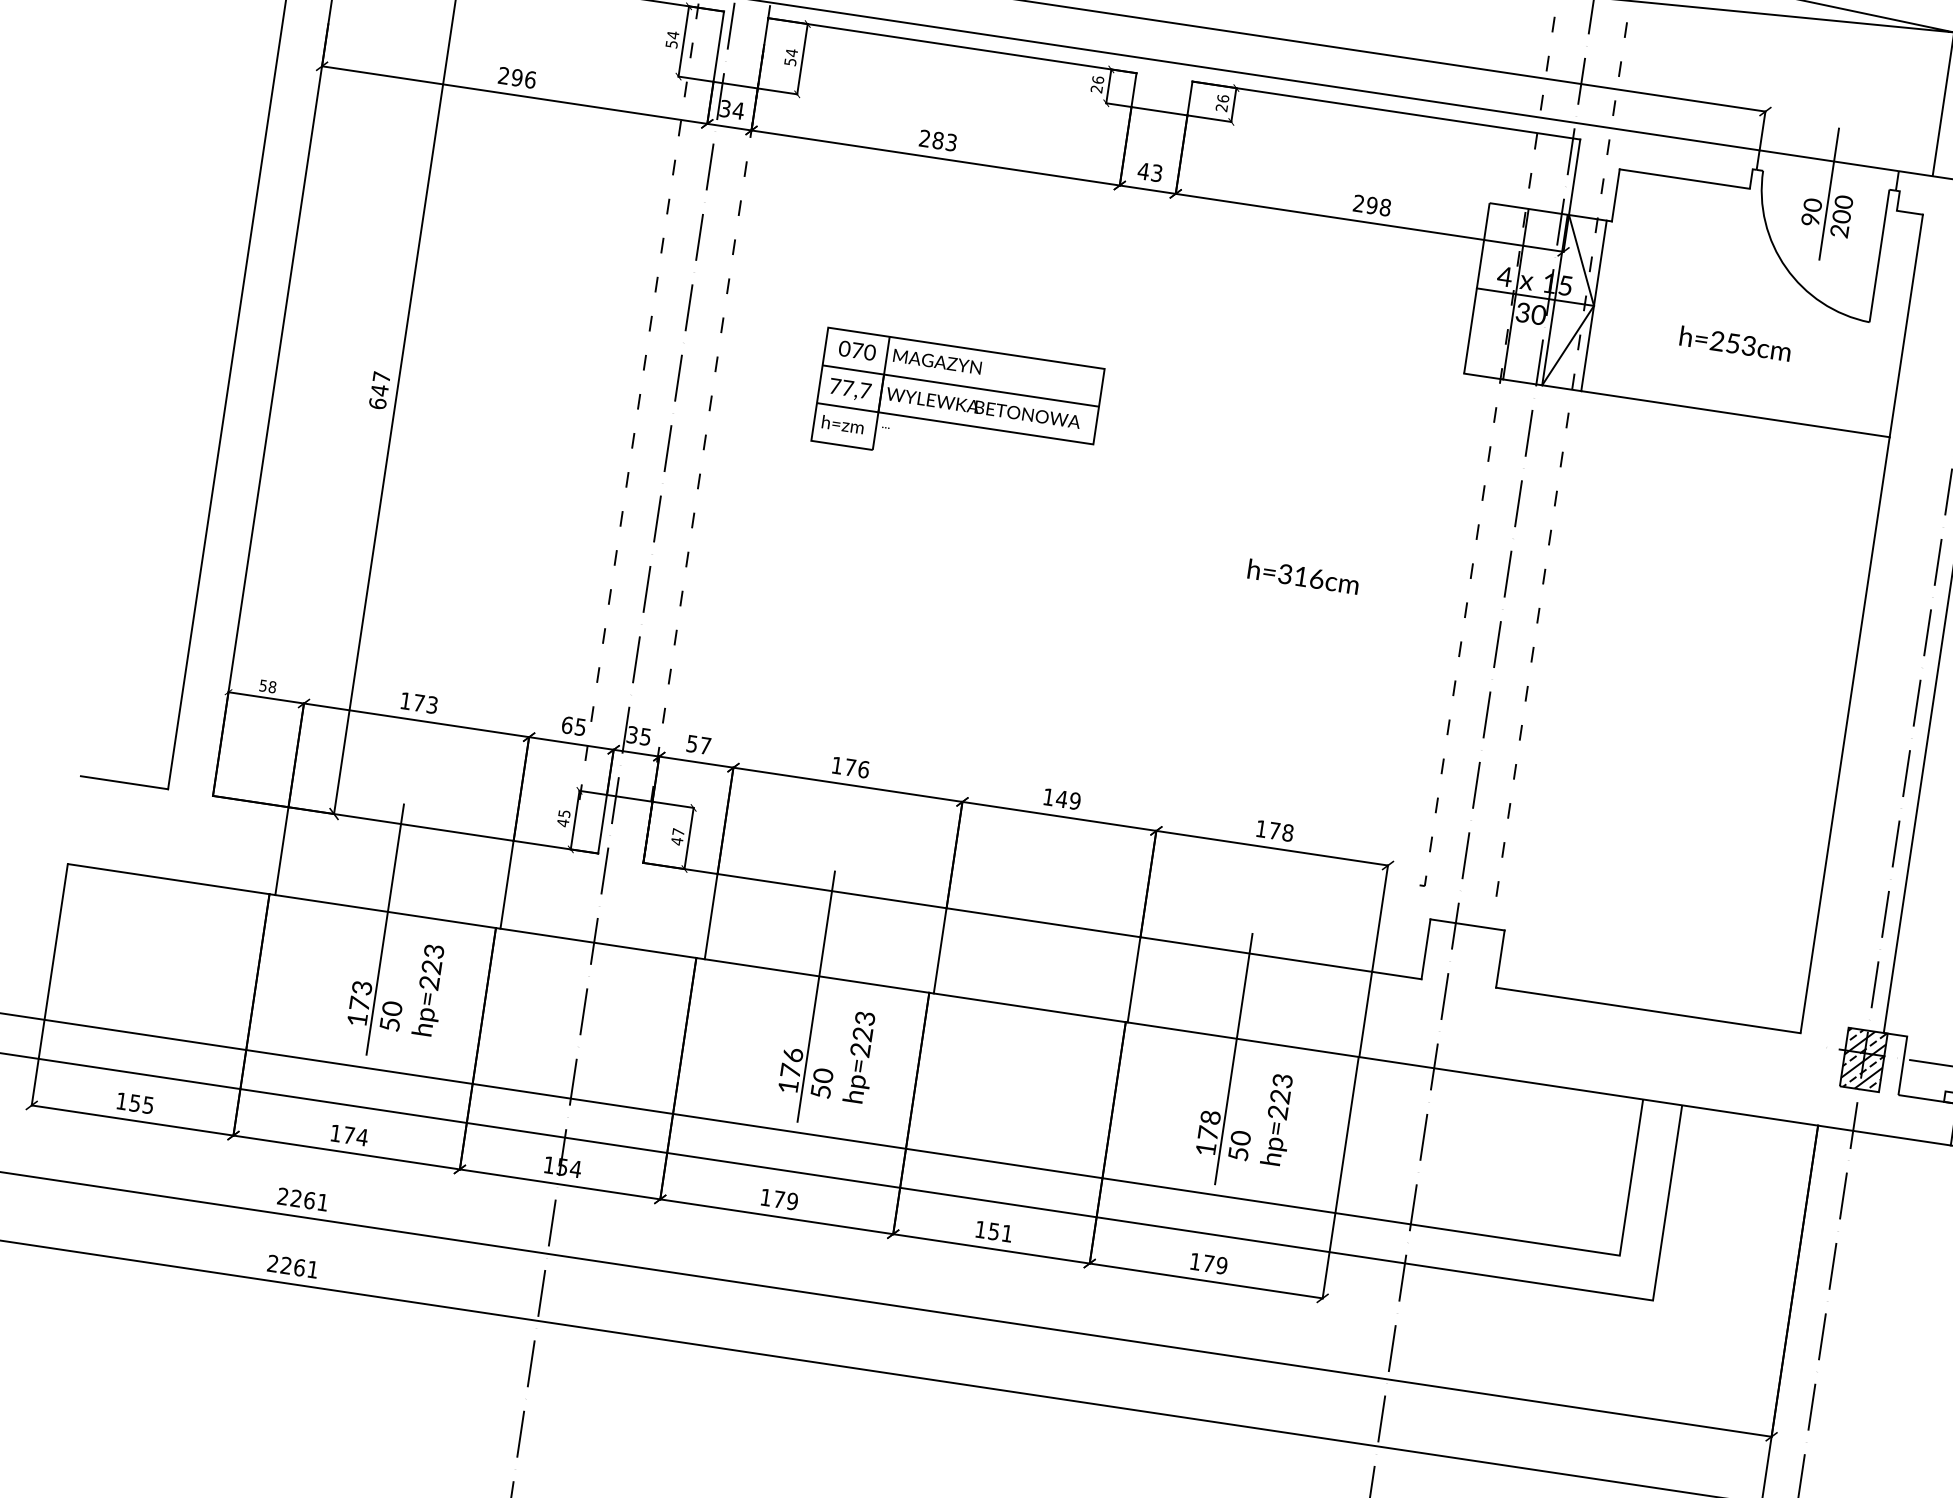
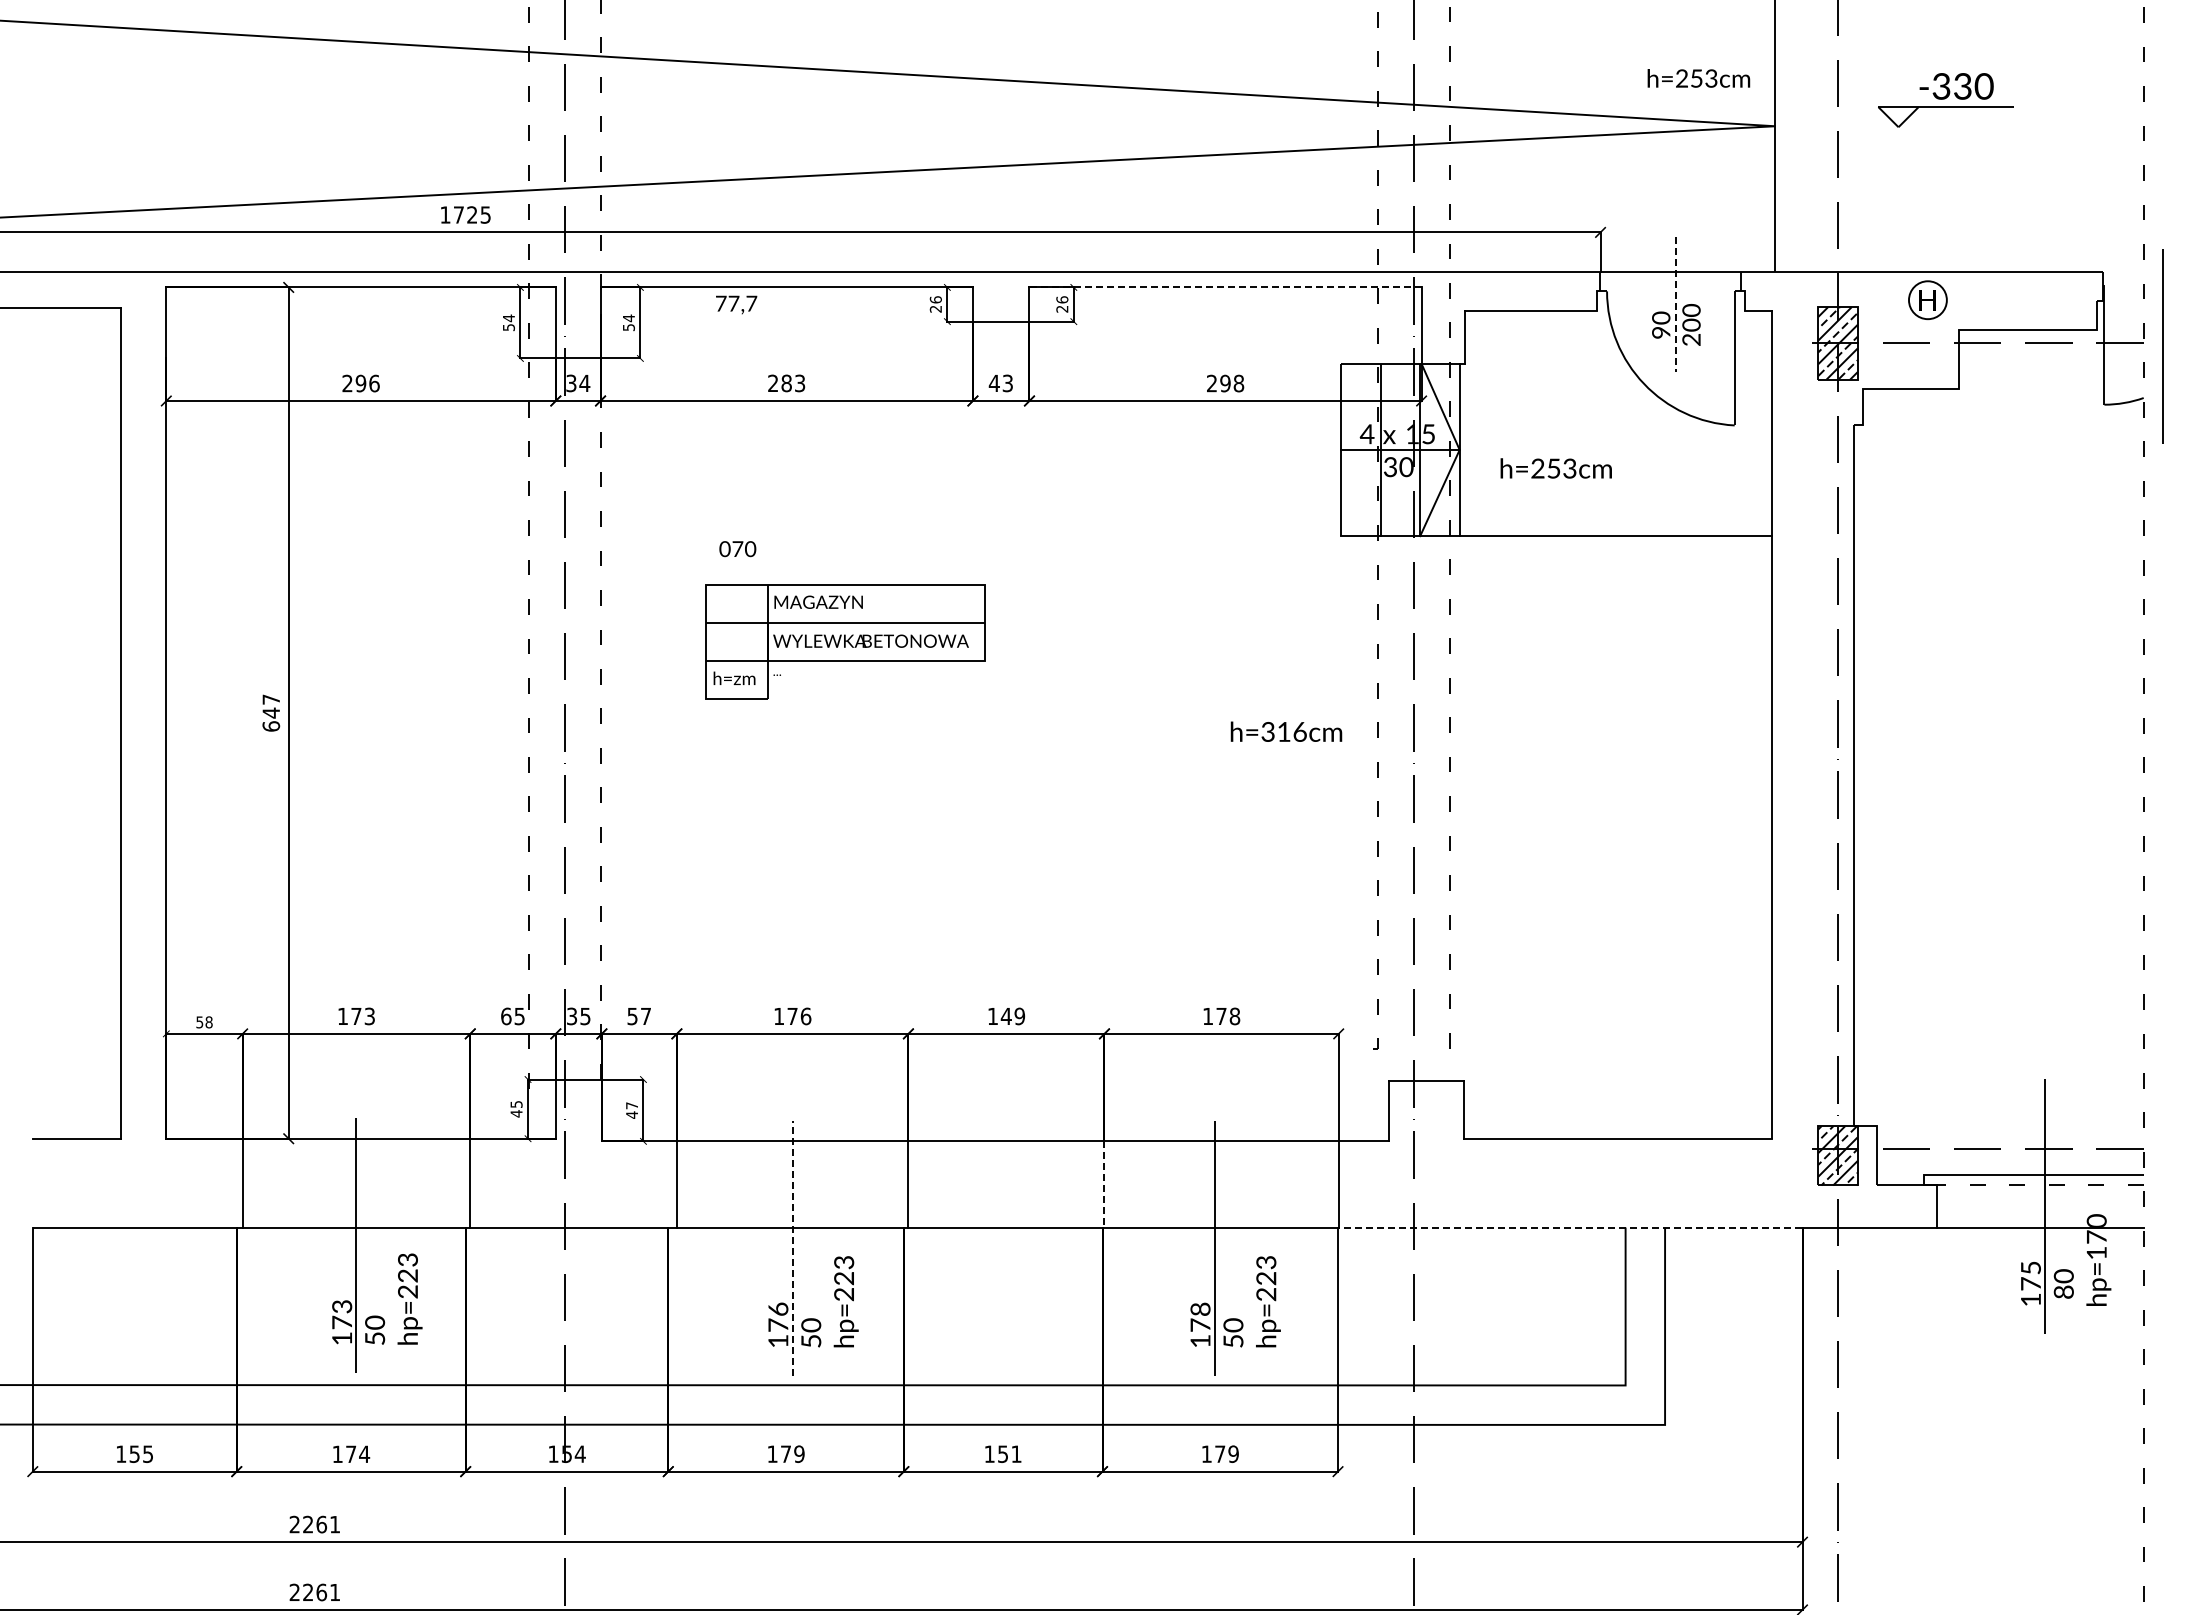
line: (1385, 110) -> (1224, 287), solid -> dashed
line: (1828, 194) -> (1675, 305), solid -> dashed
text: (1734, 343) -> (1555, 468), moved
text: (857, 351) -> (737, 549), moved
text: (850, 389) -> (736, 304), moved
text: (1303, 576) -> (1286, 731), moved
line: (1134, 979) -> (1104, 1184), solid -> dashed
line: (816, 996) -> (792, 1247), solid -> dashed
line: (1588, 1091) -> (1570, 1227), solid -> dashed

